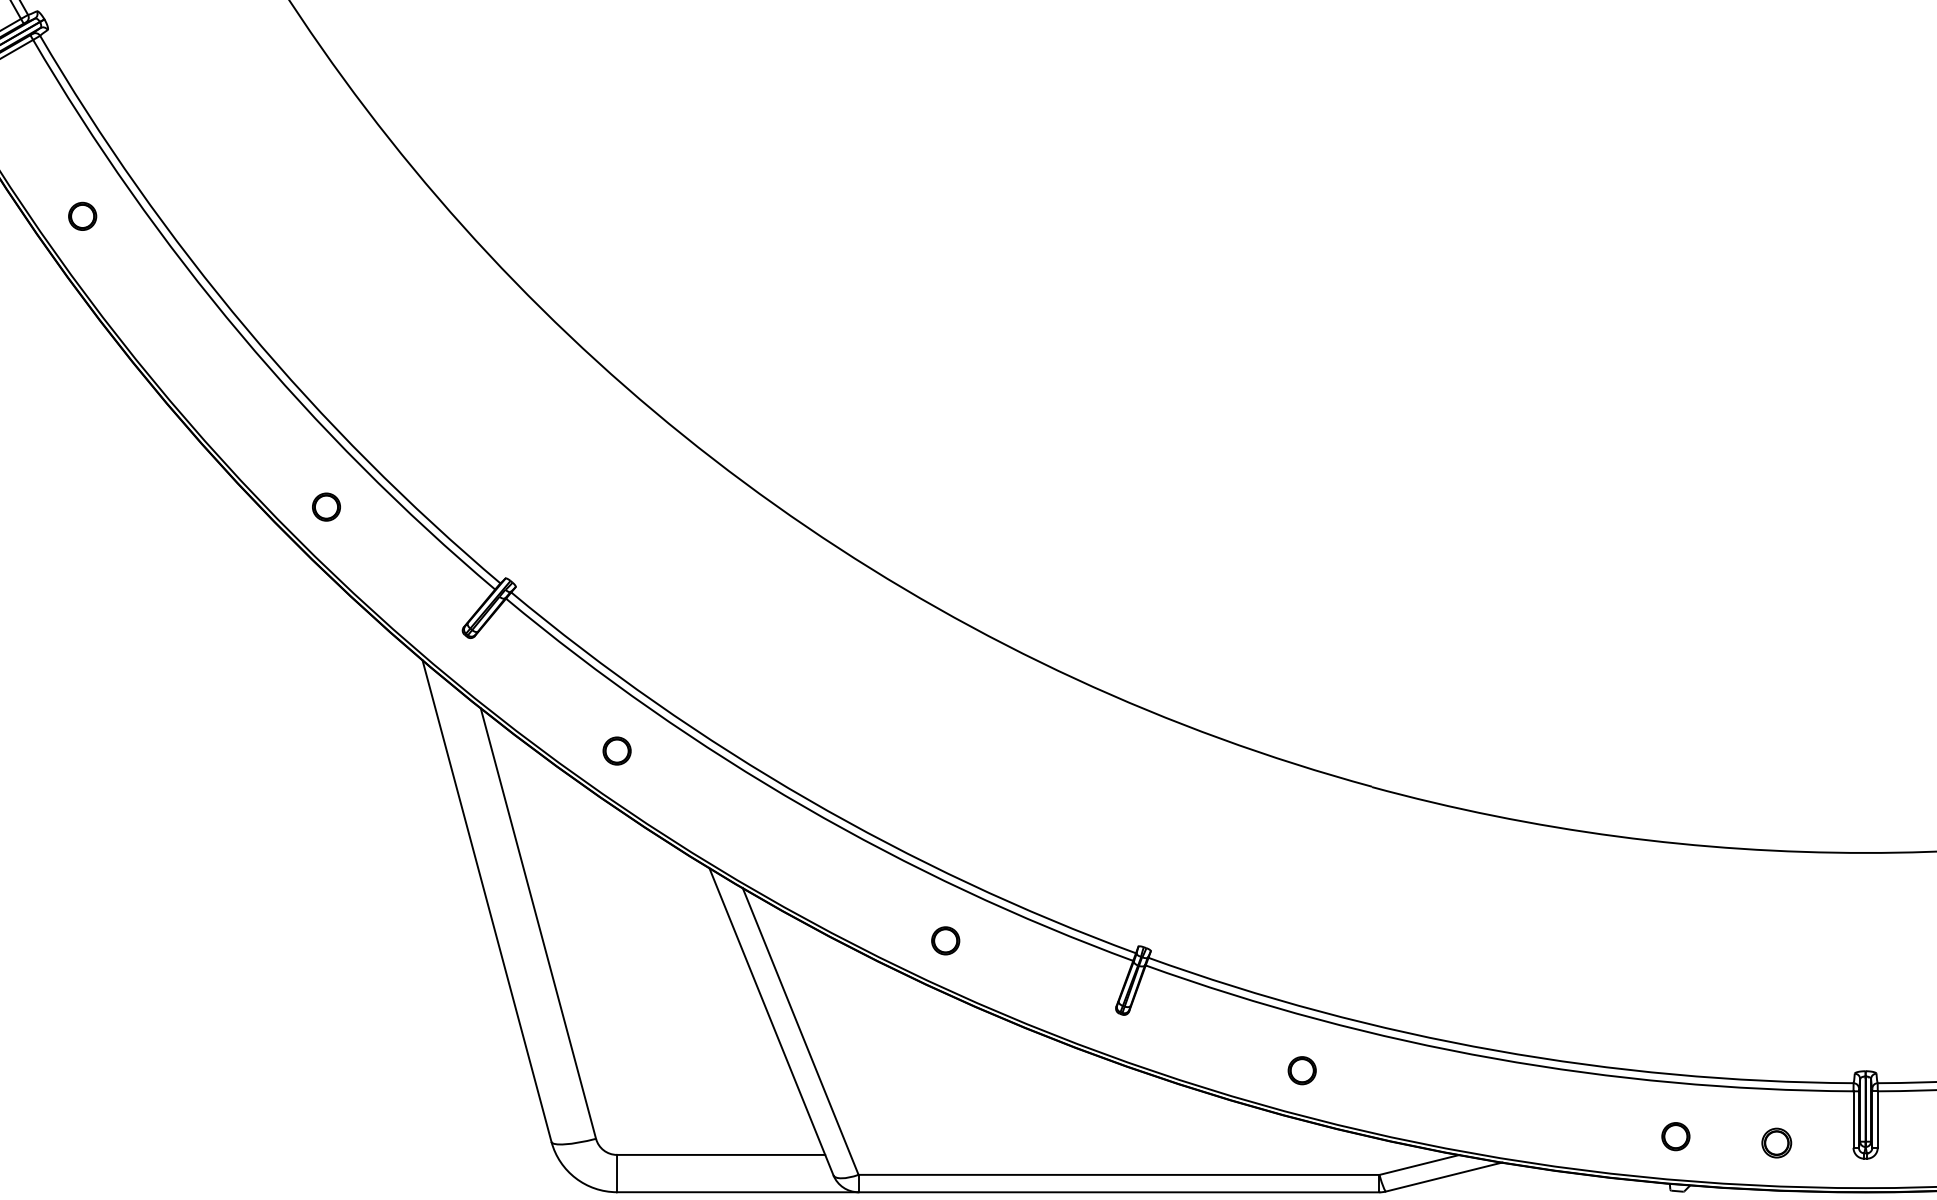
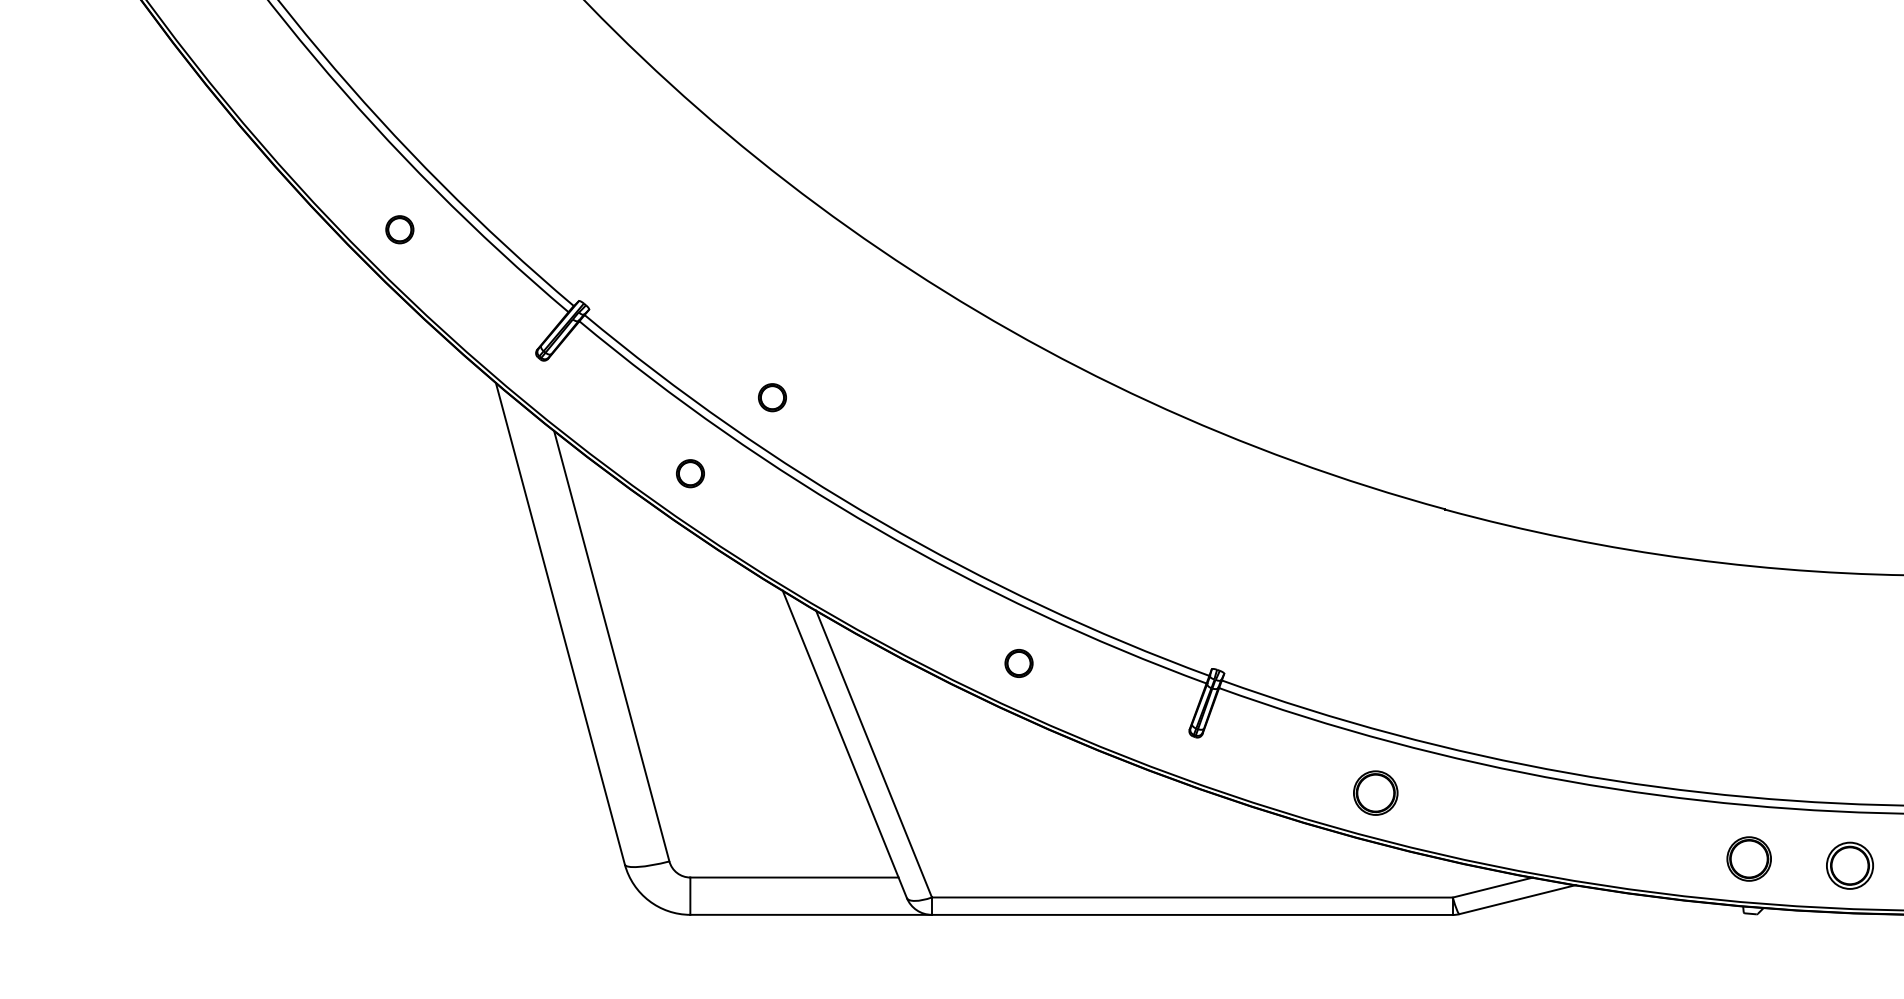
part: (698, 674) -> (771, 397), added
part: (1301, 1070) -> (1374, 793), size x1.6
part: (1675, 1136) -> (1748, 859), size x1.6
part: (1776, 1142) -> (1849, 865), size x1.6

